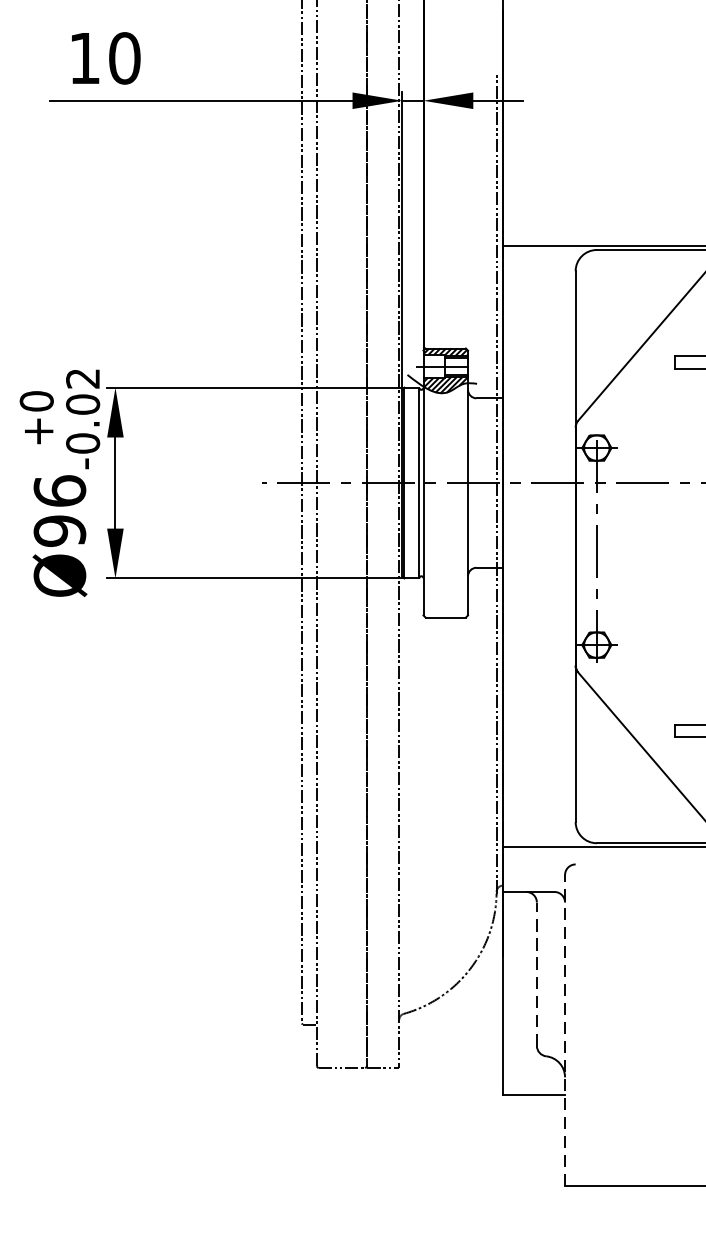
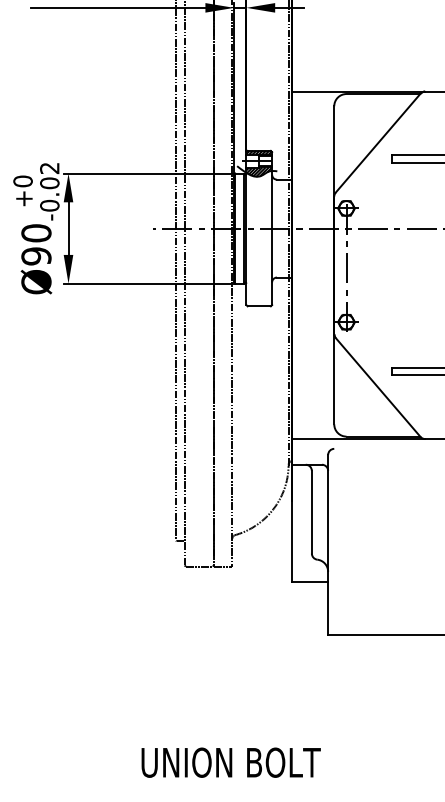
text: (60, 491) -> (36, 233), Ø96 -> Ø90
line: (536, 972) -> (311, 511), dashed -> solid
line: (565, 1030) -> (328, 544), dashed -> solid

